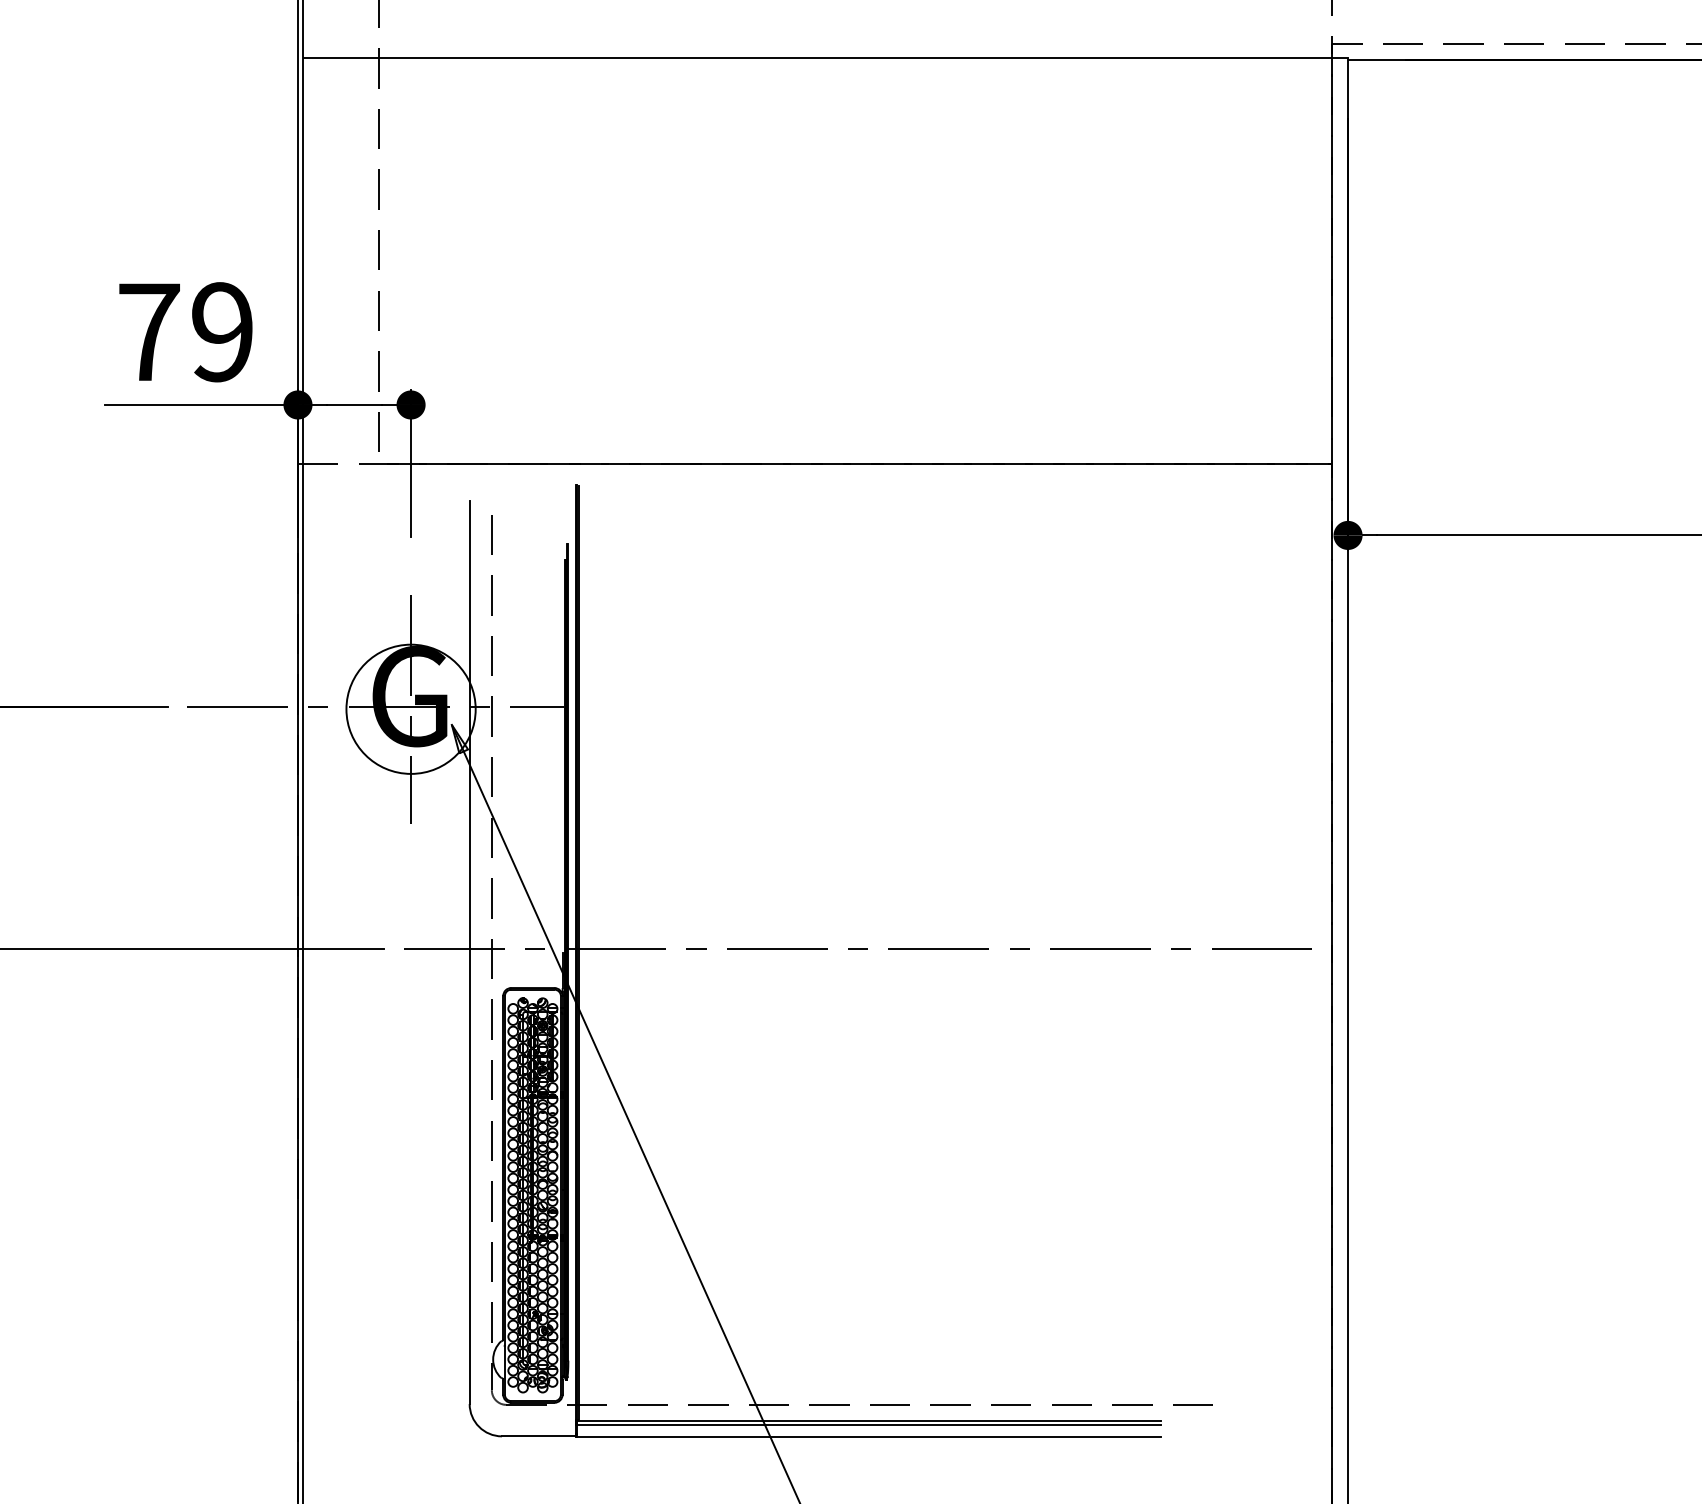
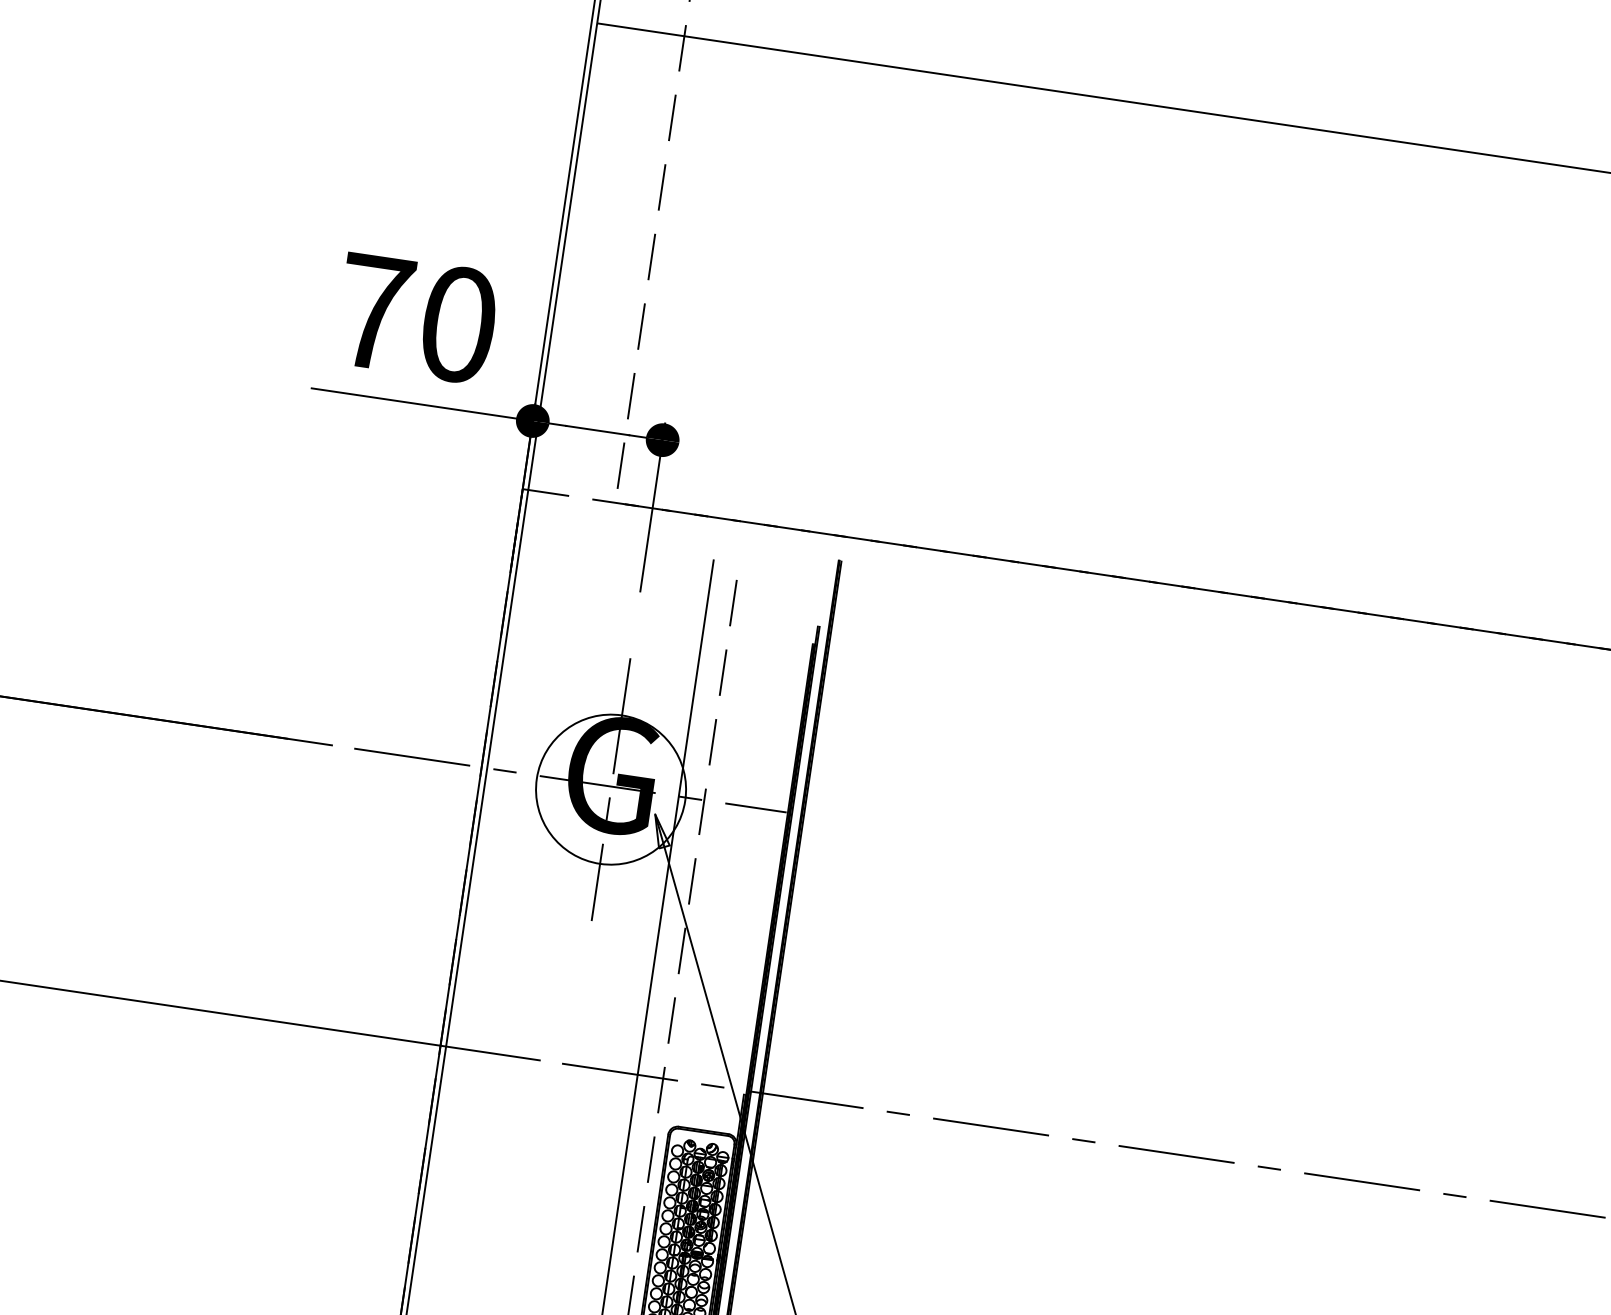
text: (222, 332) -> (458, 324), 79 -> 70

